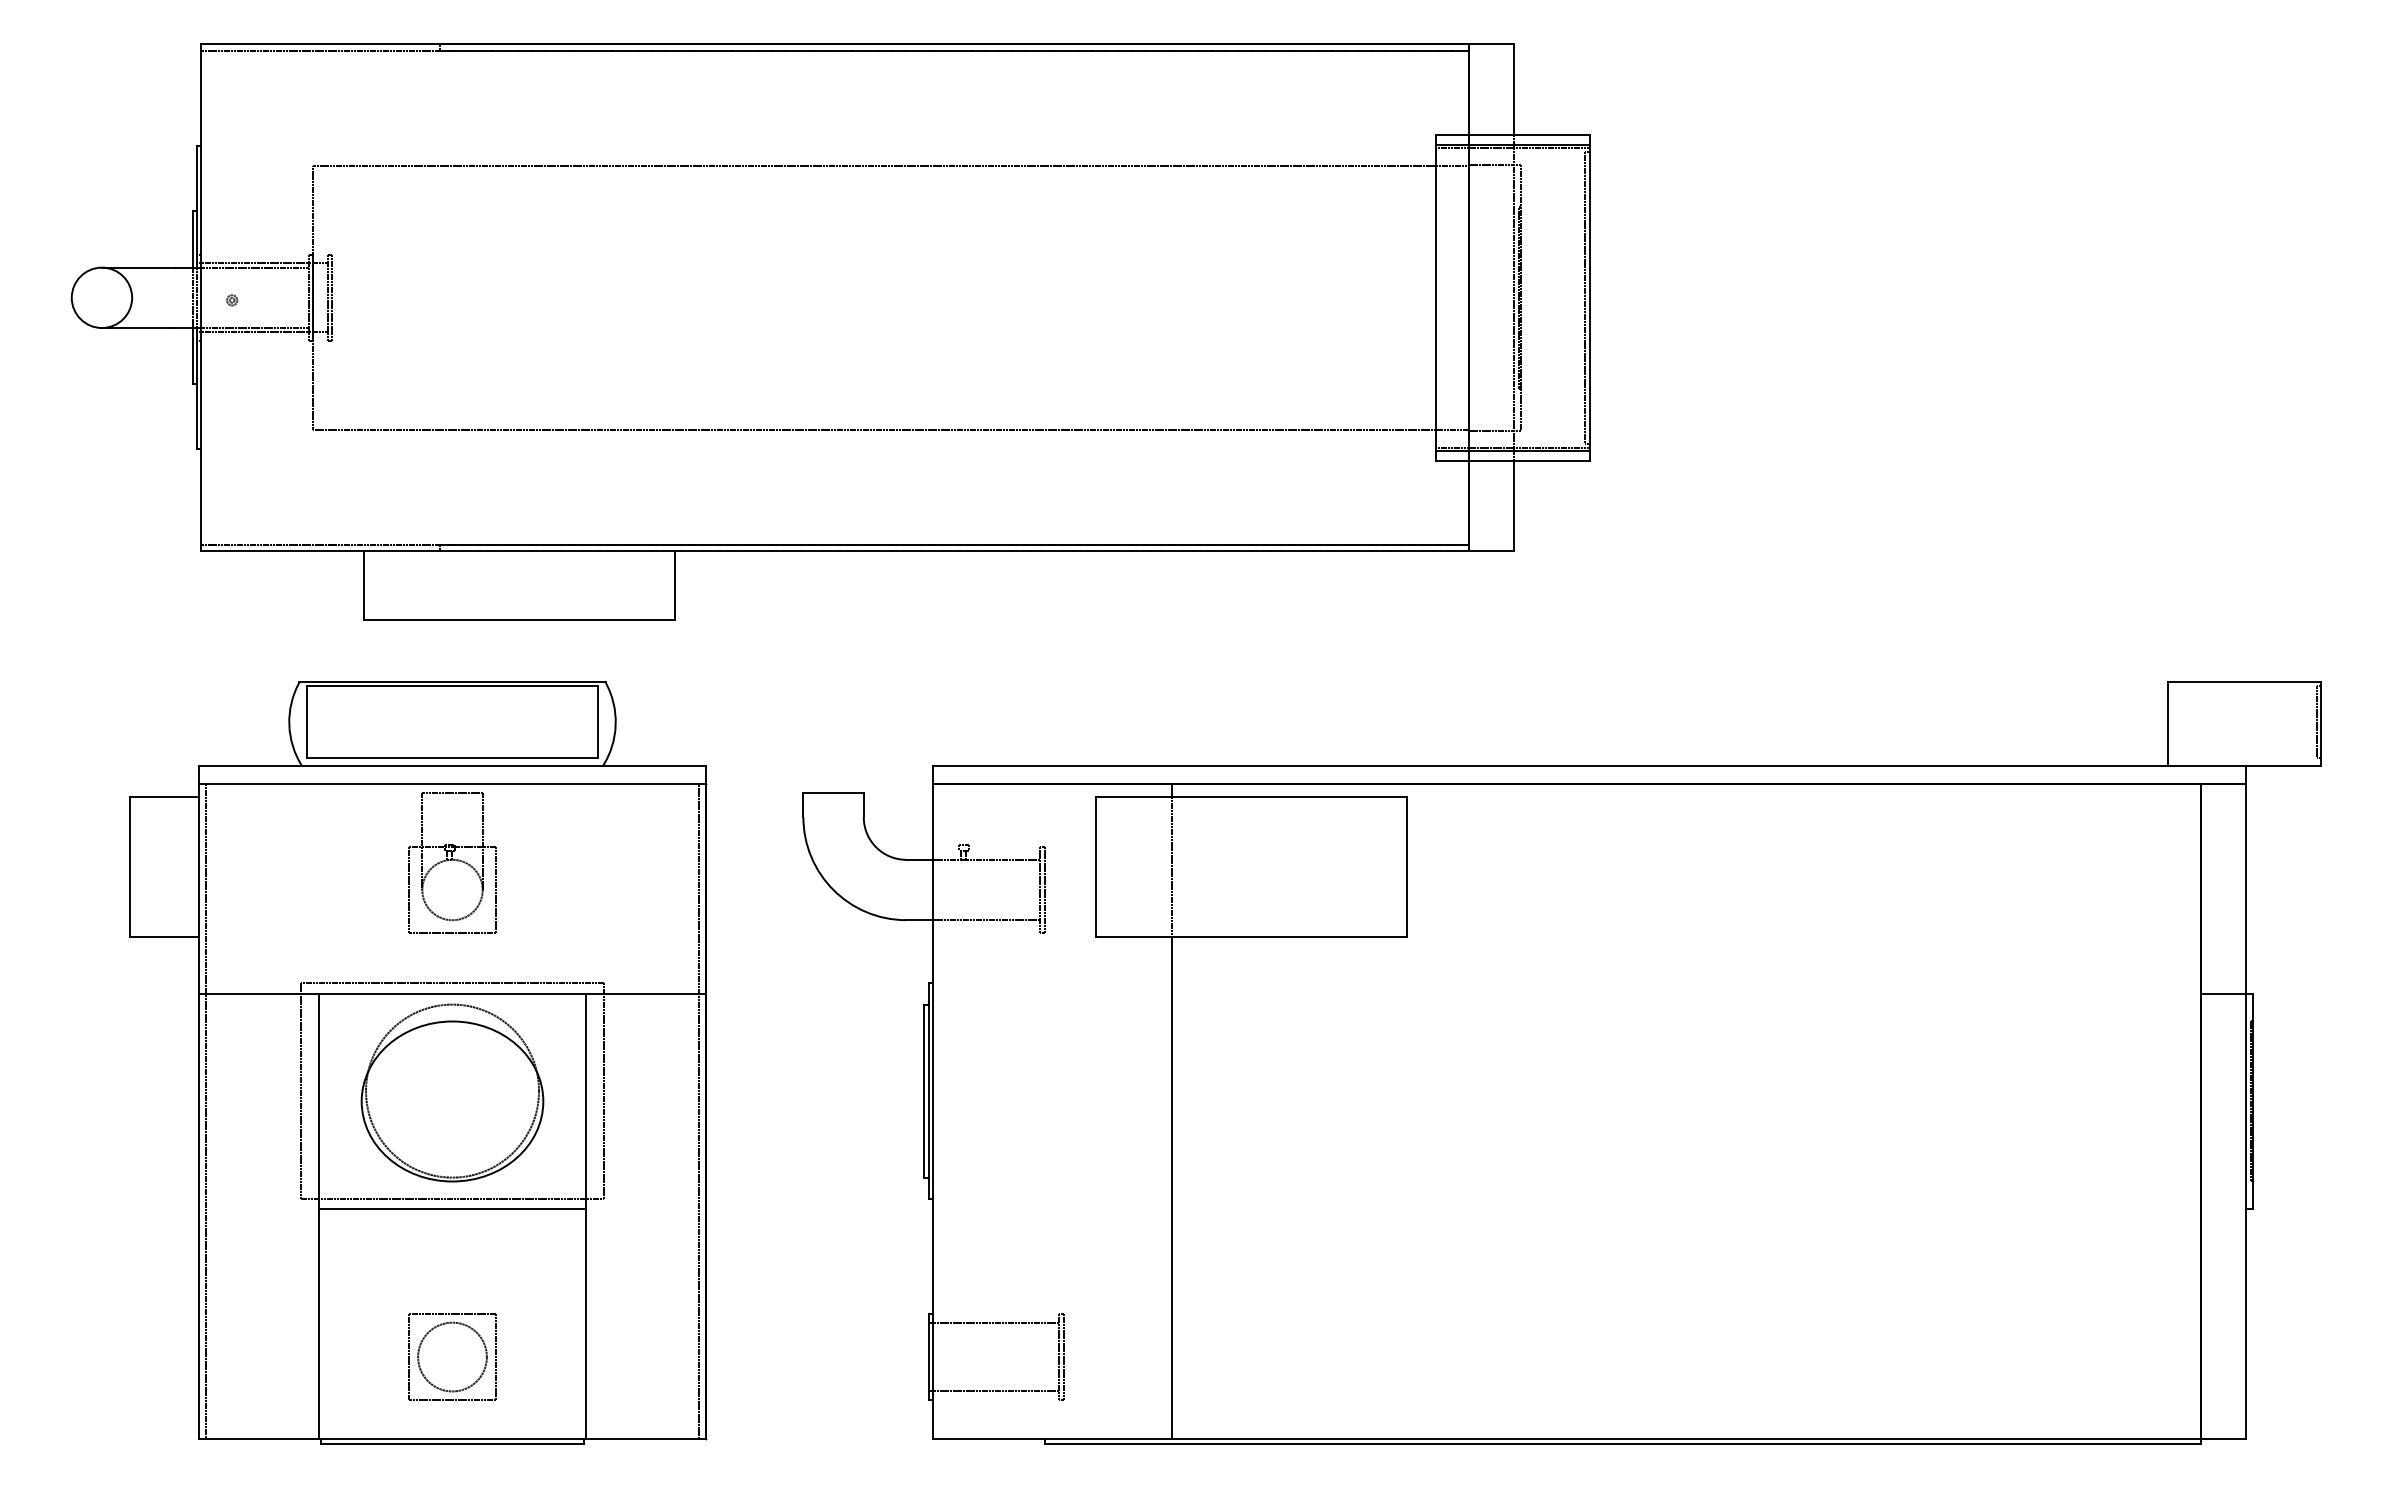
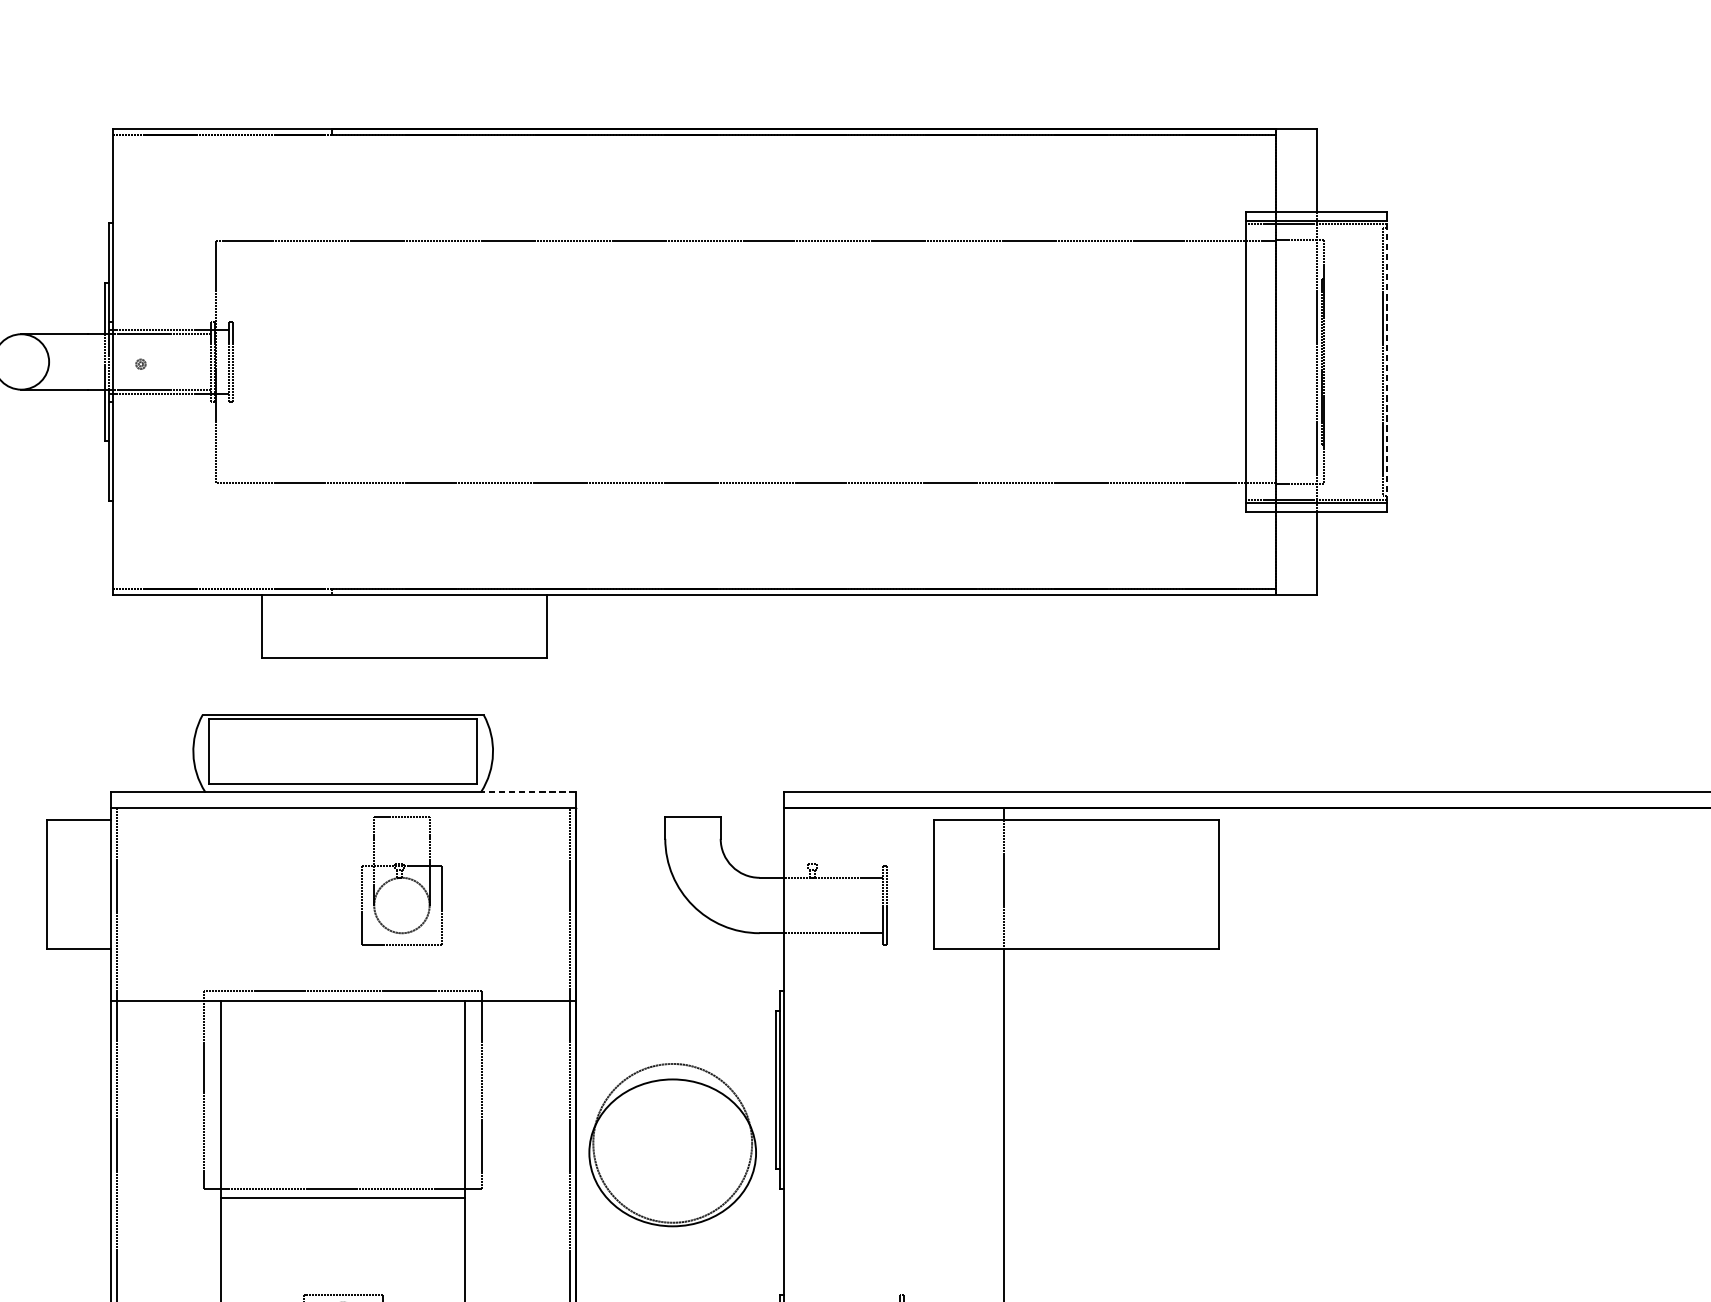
line: (1589, 297) -> (1386, 361), solid -> dashed
line: (654, 766) -> (528, 792), solid -> dashed
part: (452, 862) -> (401, 880), moved
part: (452, 1092) -> (672, 1144), moved

